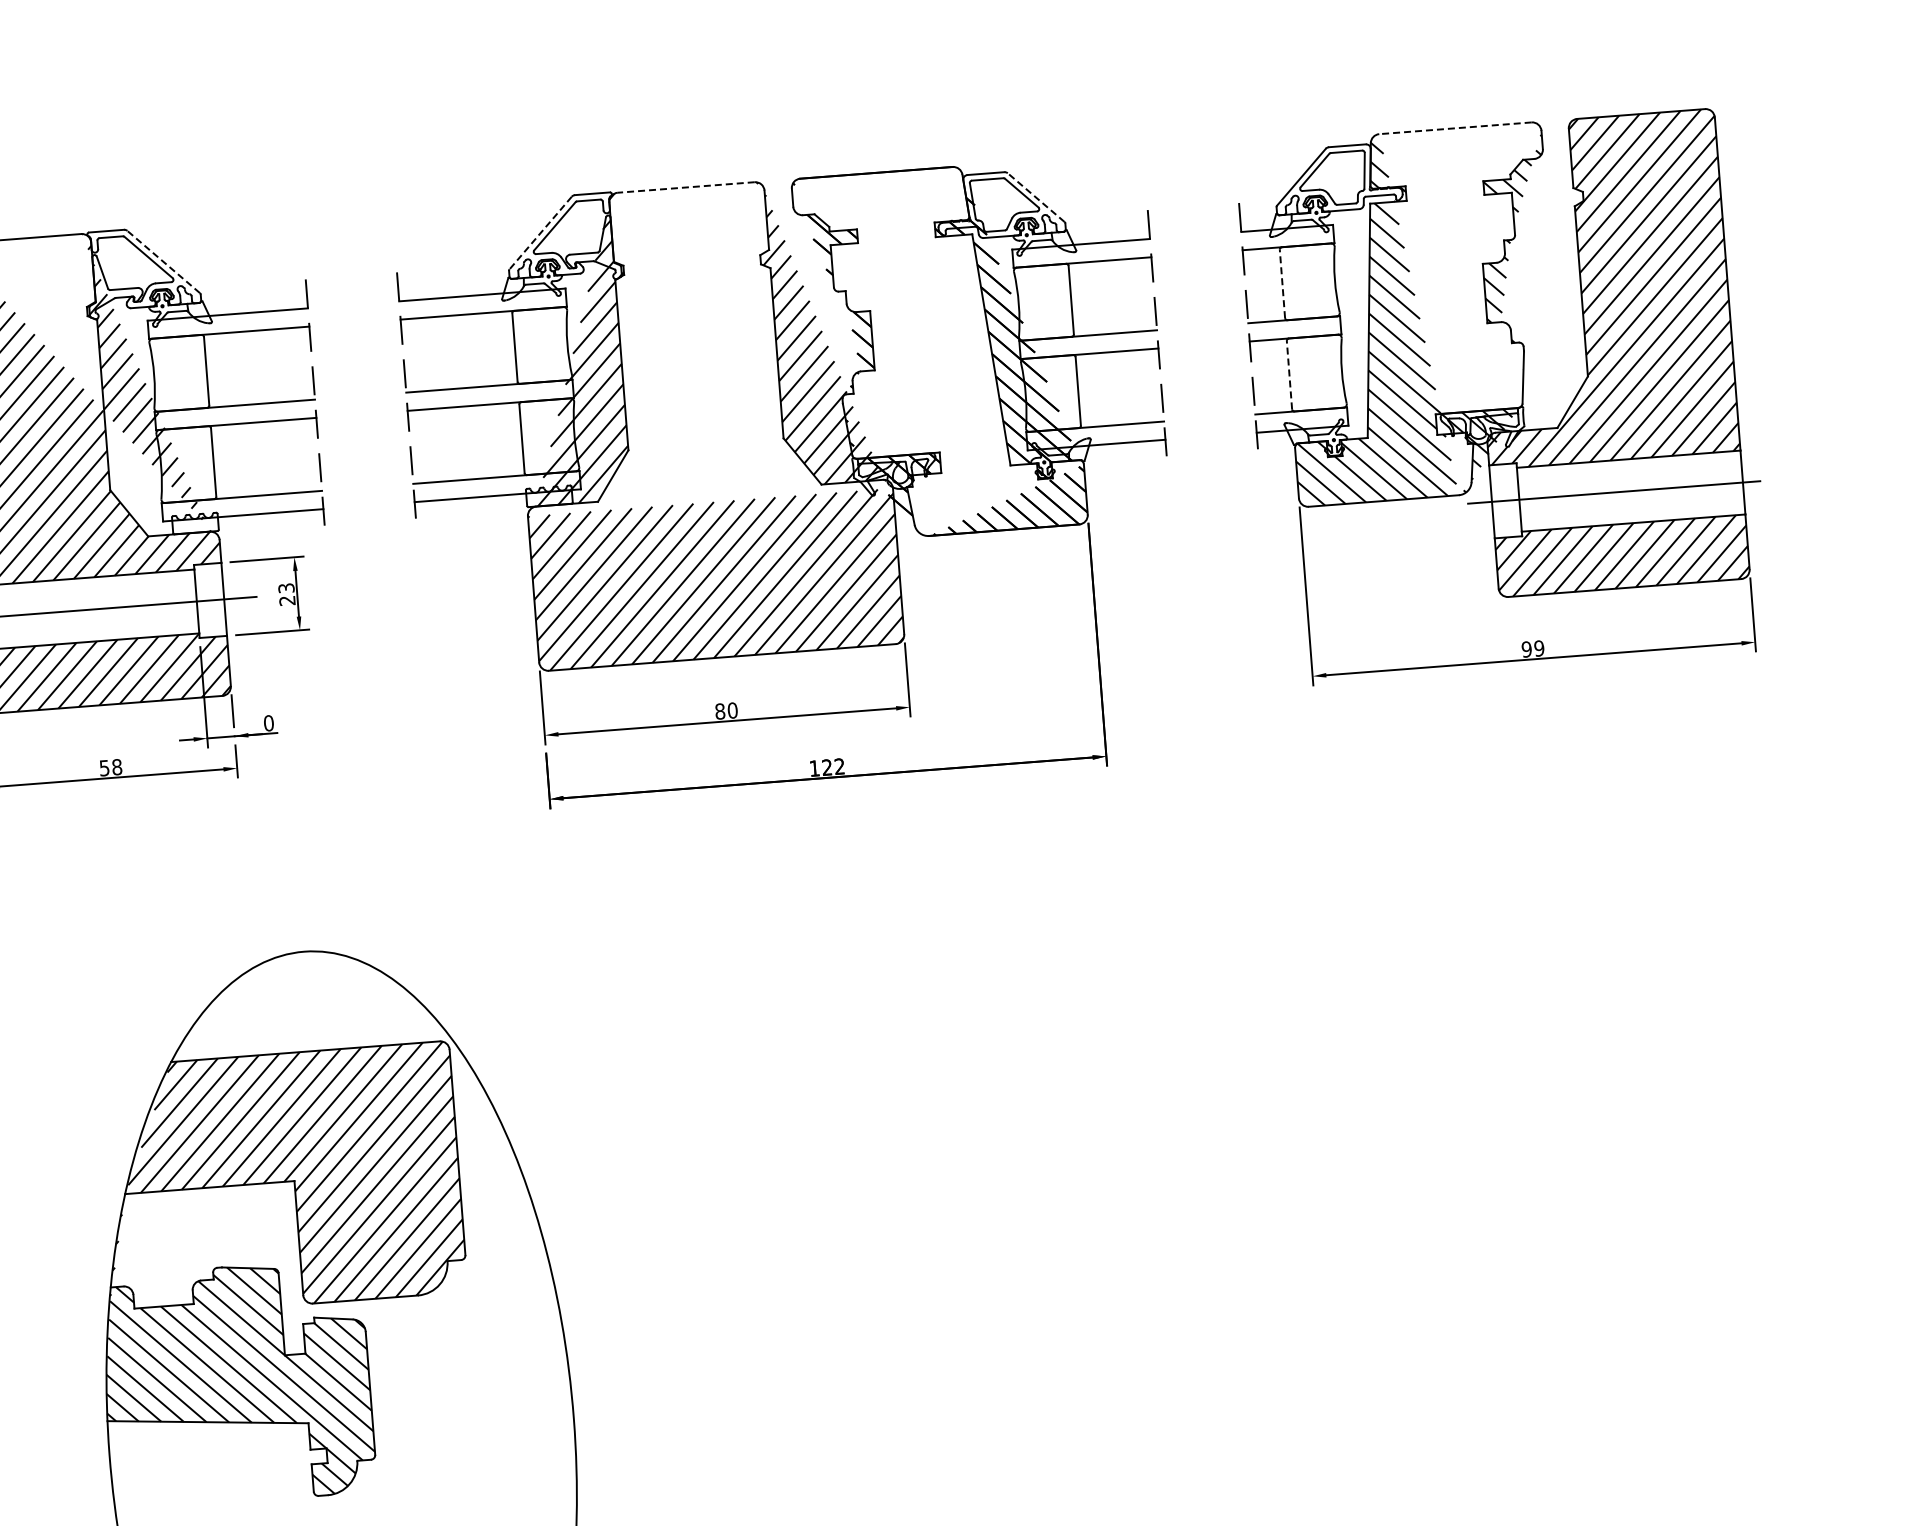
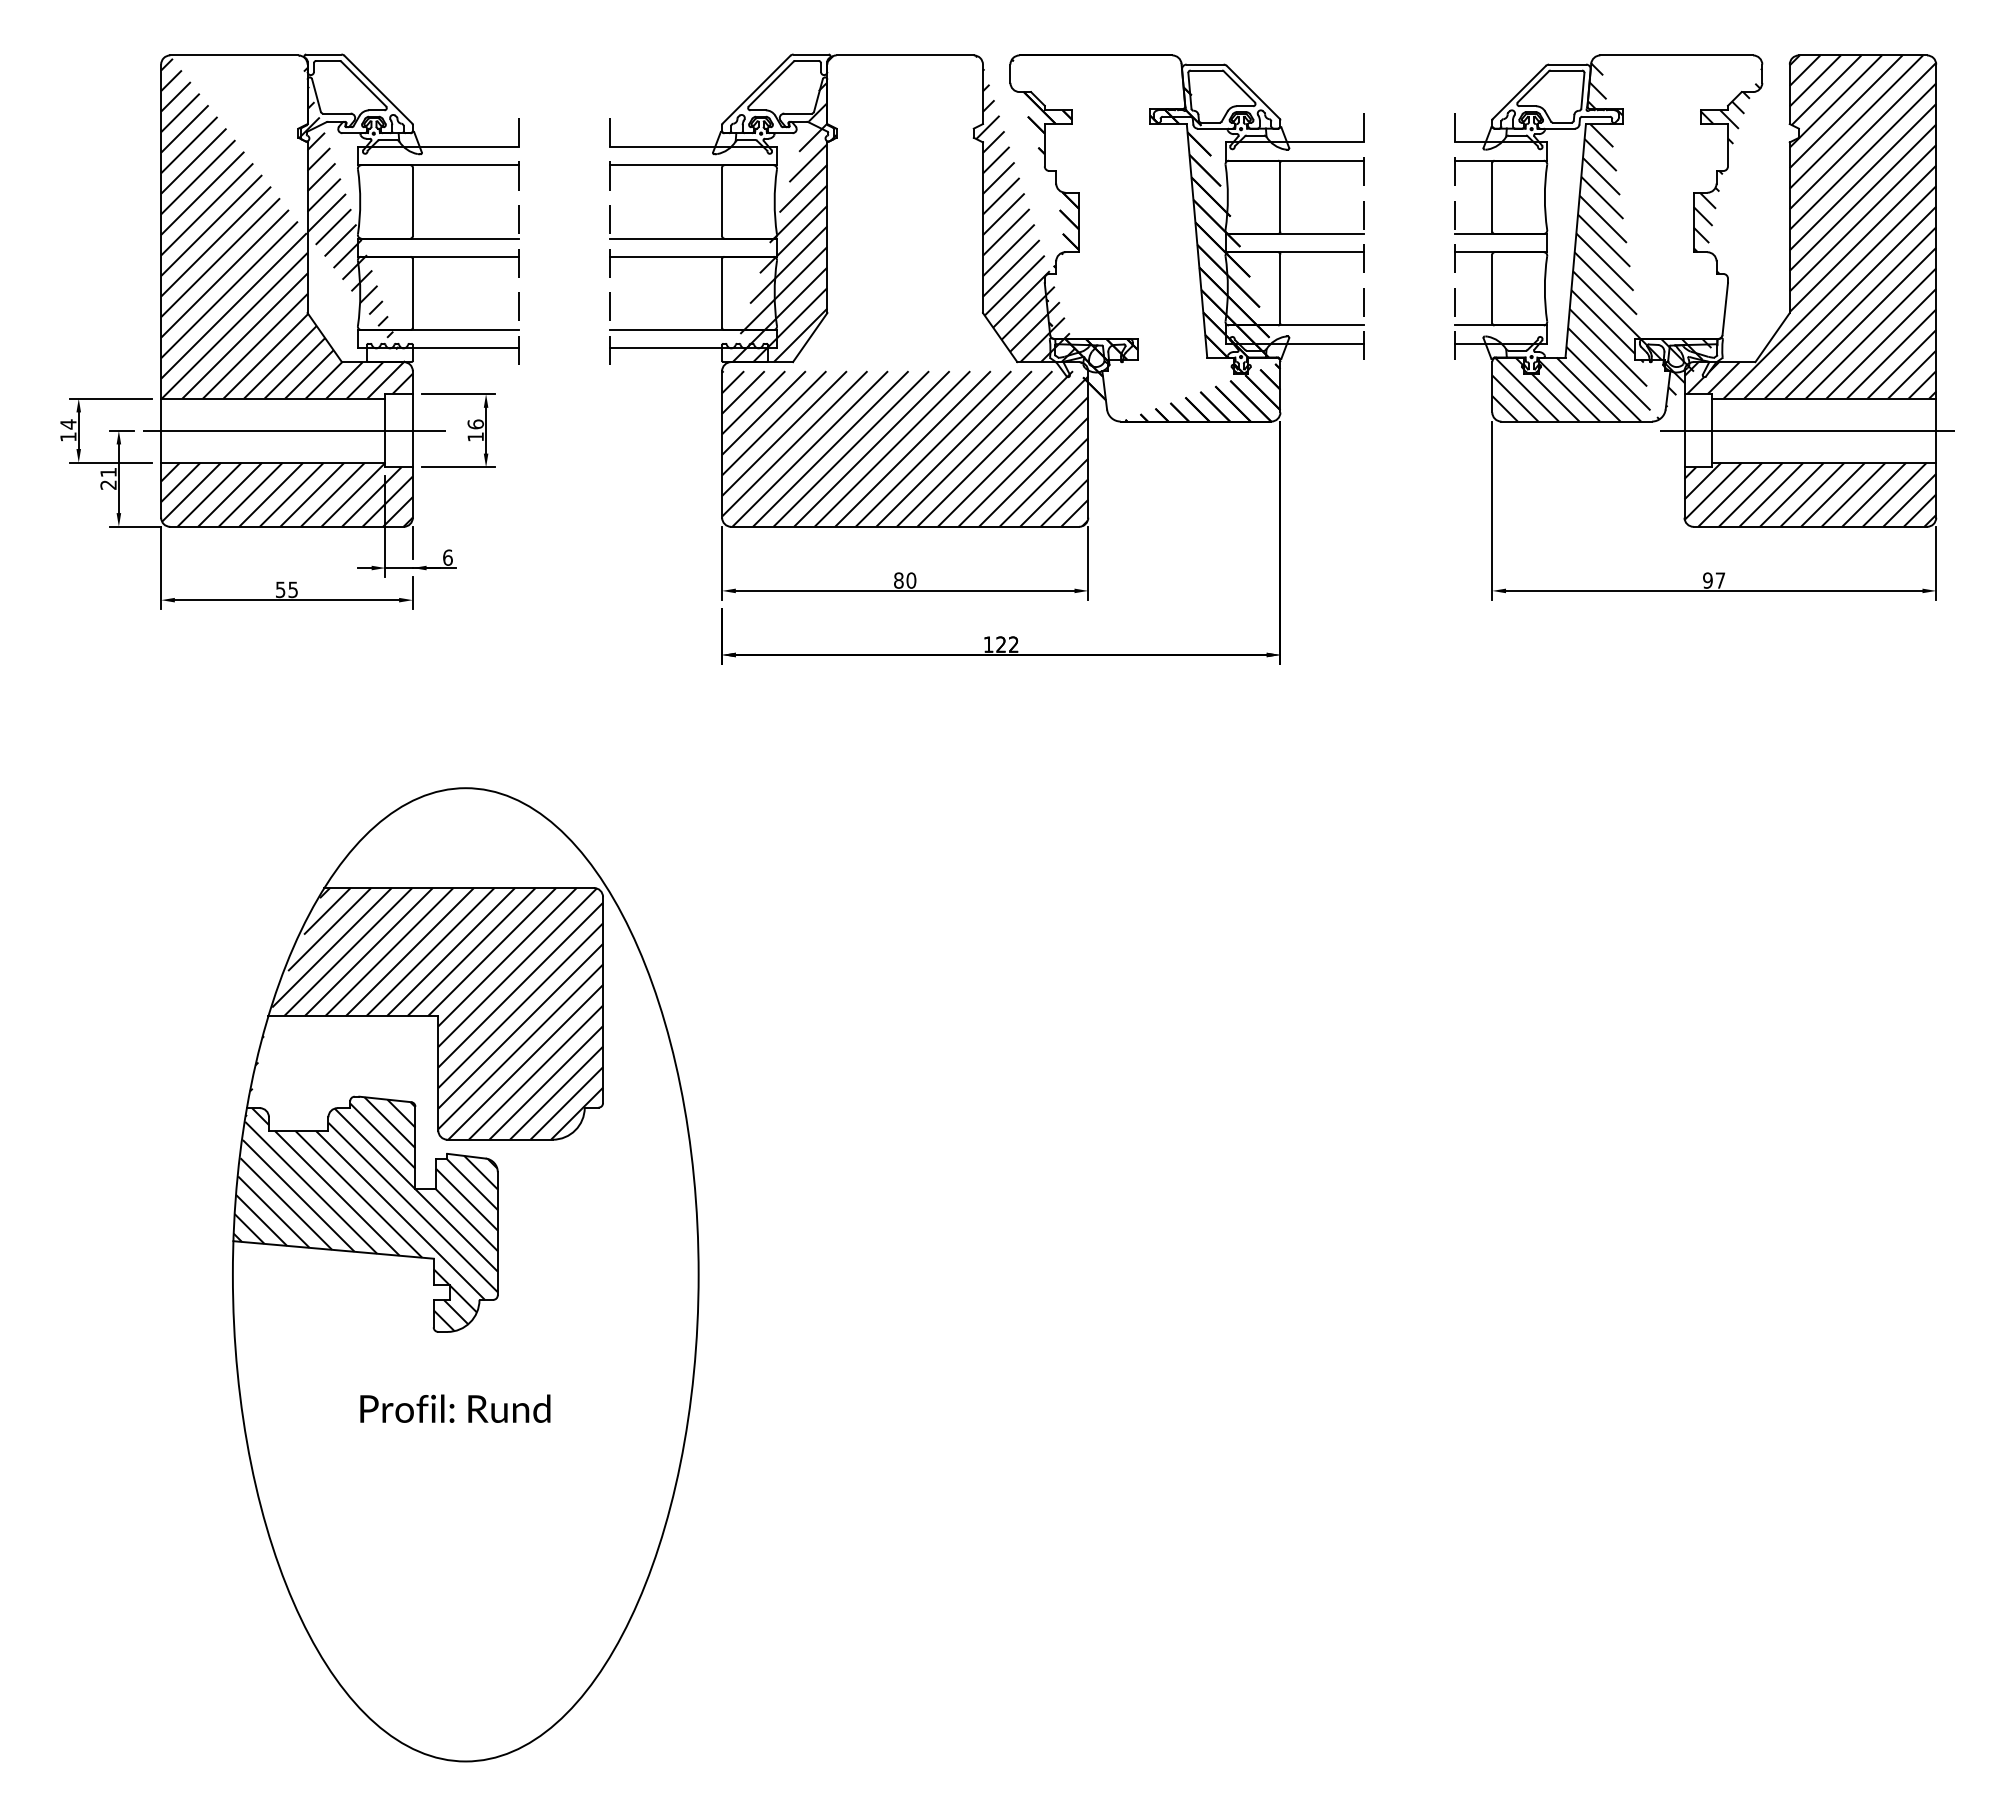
line: (1455, 128) -> (1676, 55), dashed -> solid
line: (686, 187) -> (905, 55), dashed -> solid
line: (1035, 197) -> (1252, 92), dashed -> solid
line: (540, 232) -> (756, 89), dashed -> solid
line: (163, 261) -> (378, 89), dashed -> solid
line: (1282, 283) -> (1492, 196), dashed -> solid
line: (1289, 374) -> (1492, 288), dashed -> solid
text: (286, 594) -> (475, 430), 23 -> 16
text: (1539, 648) -> (1720, 580), 99 -> 97
text: (268, 723) -> (447, 557), 0 -> 6
text: (117, 766) -> (293, 589), 58 -> 55

